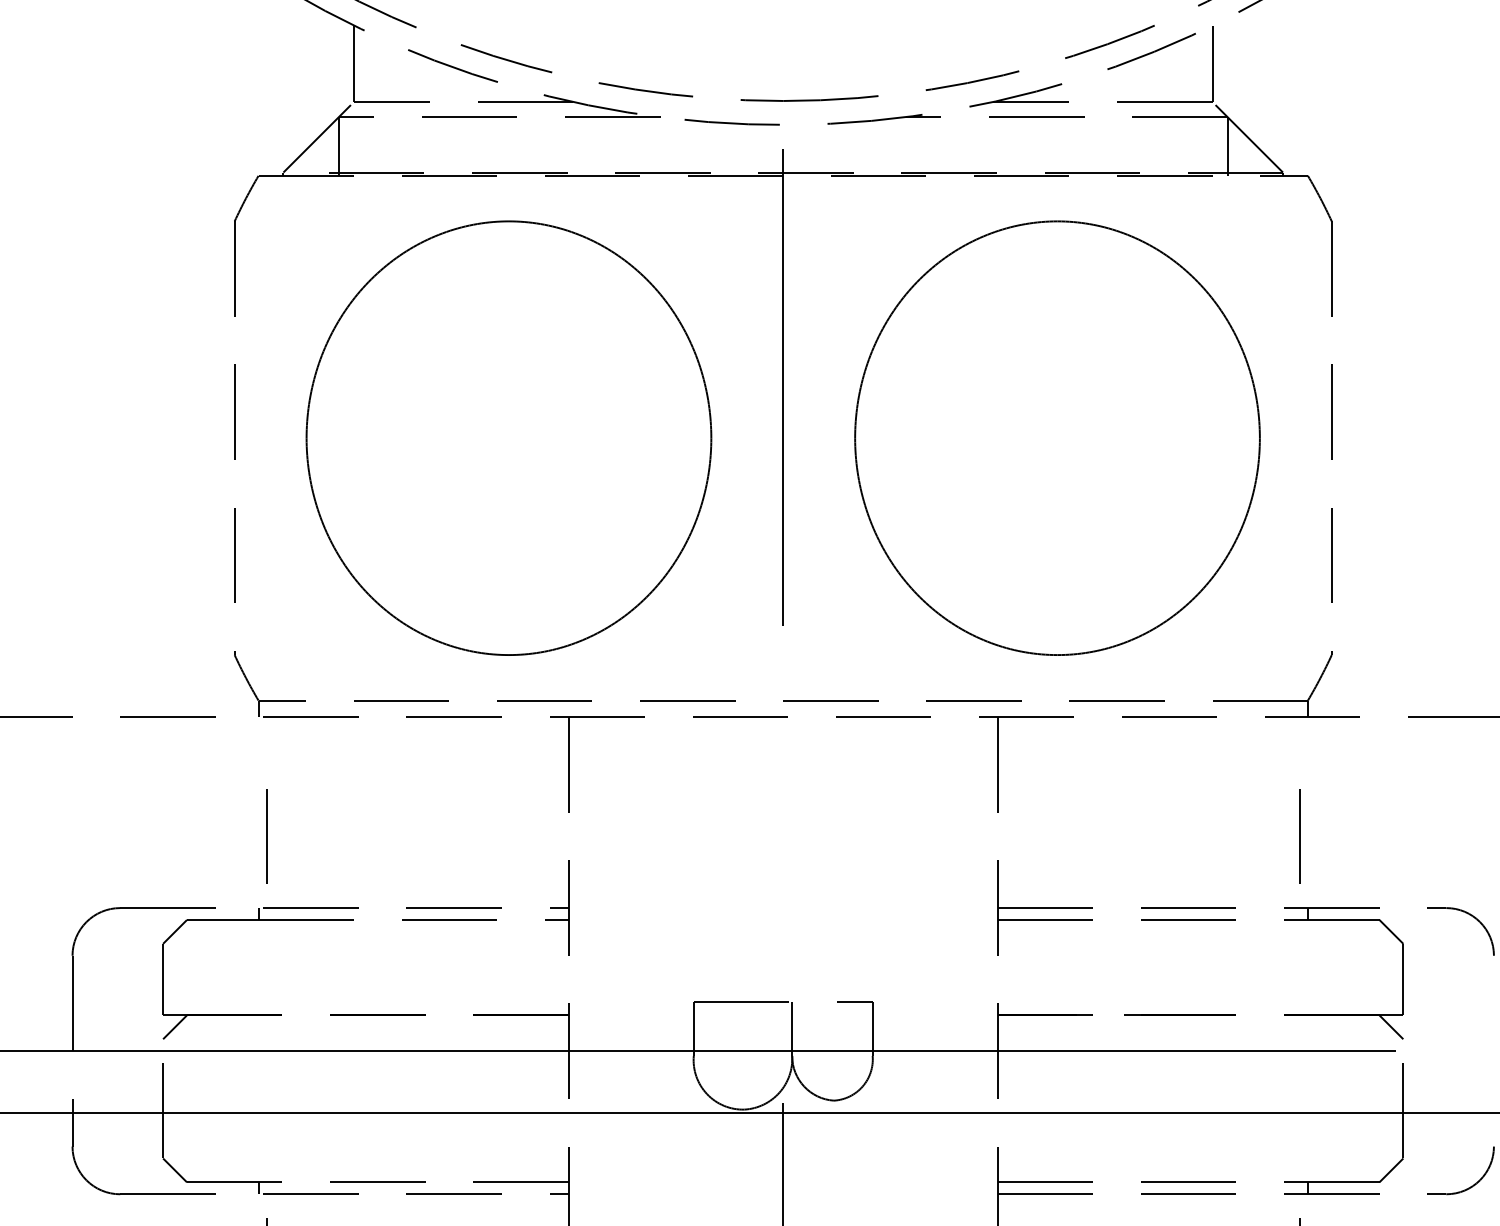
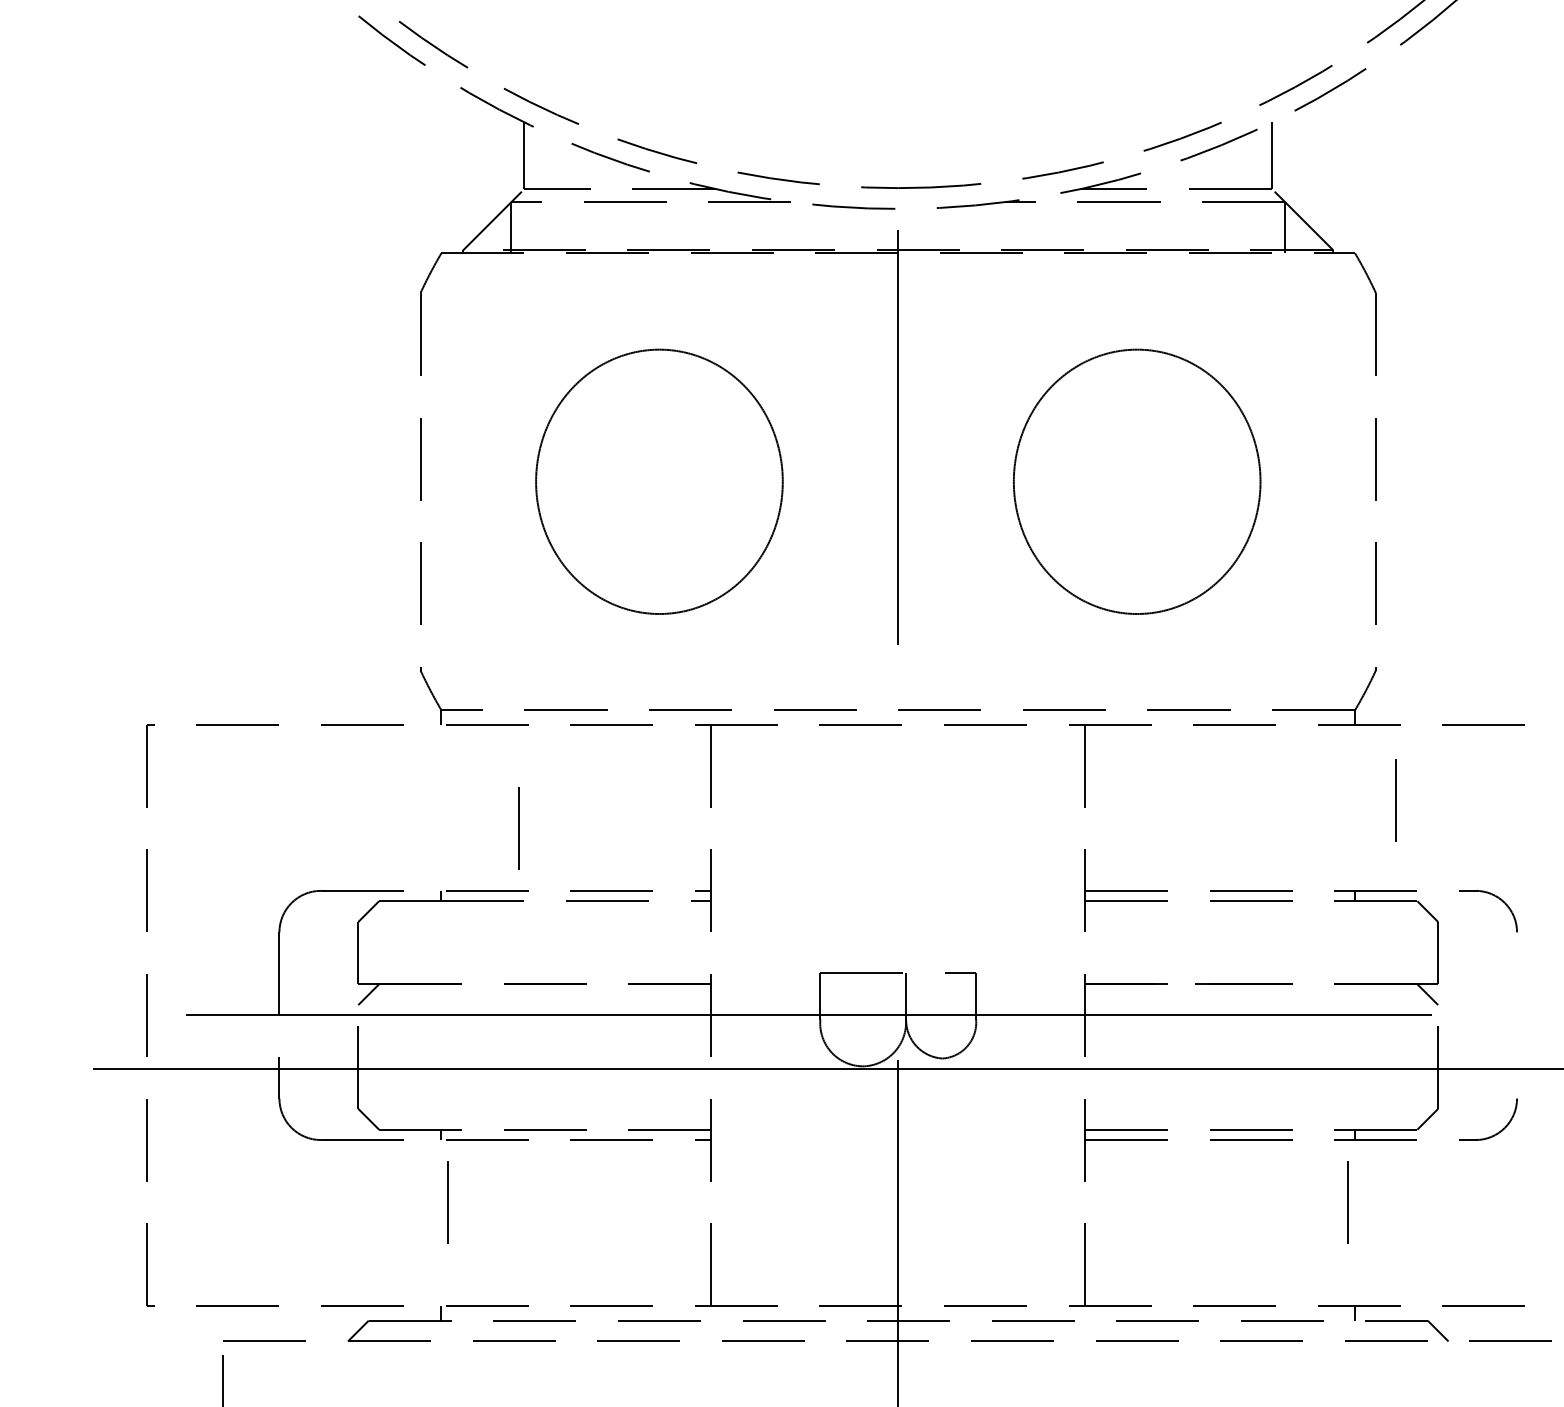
part: (509, 437) -> (659, 481), size x0.7
part: (1058, 437) -> (1137, 481), size x0.7
line: (265, 836) -> (518, 828), moved
line: (1299, 836) -> (1395, 800), moved

